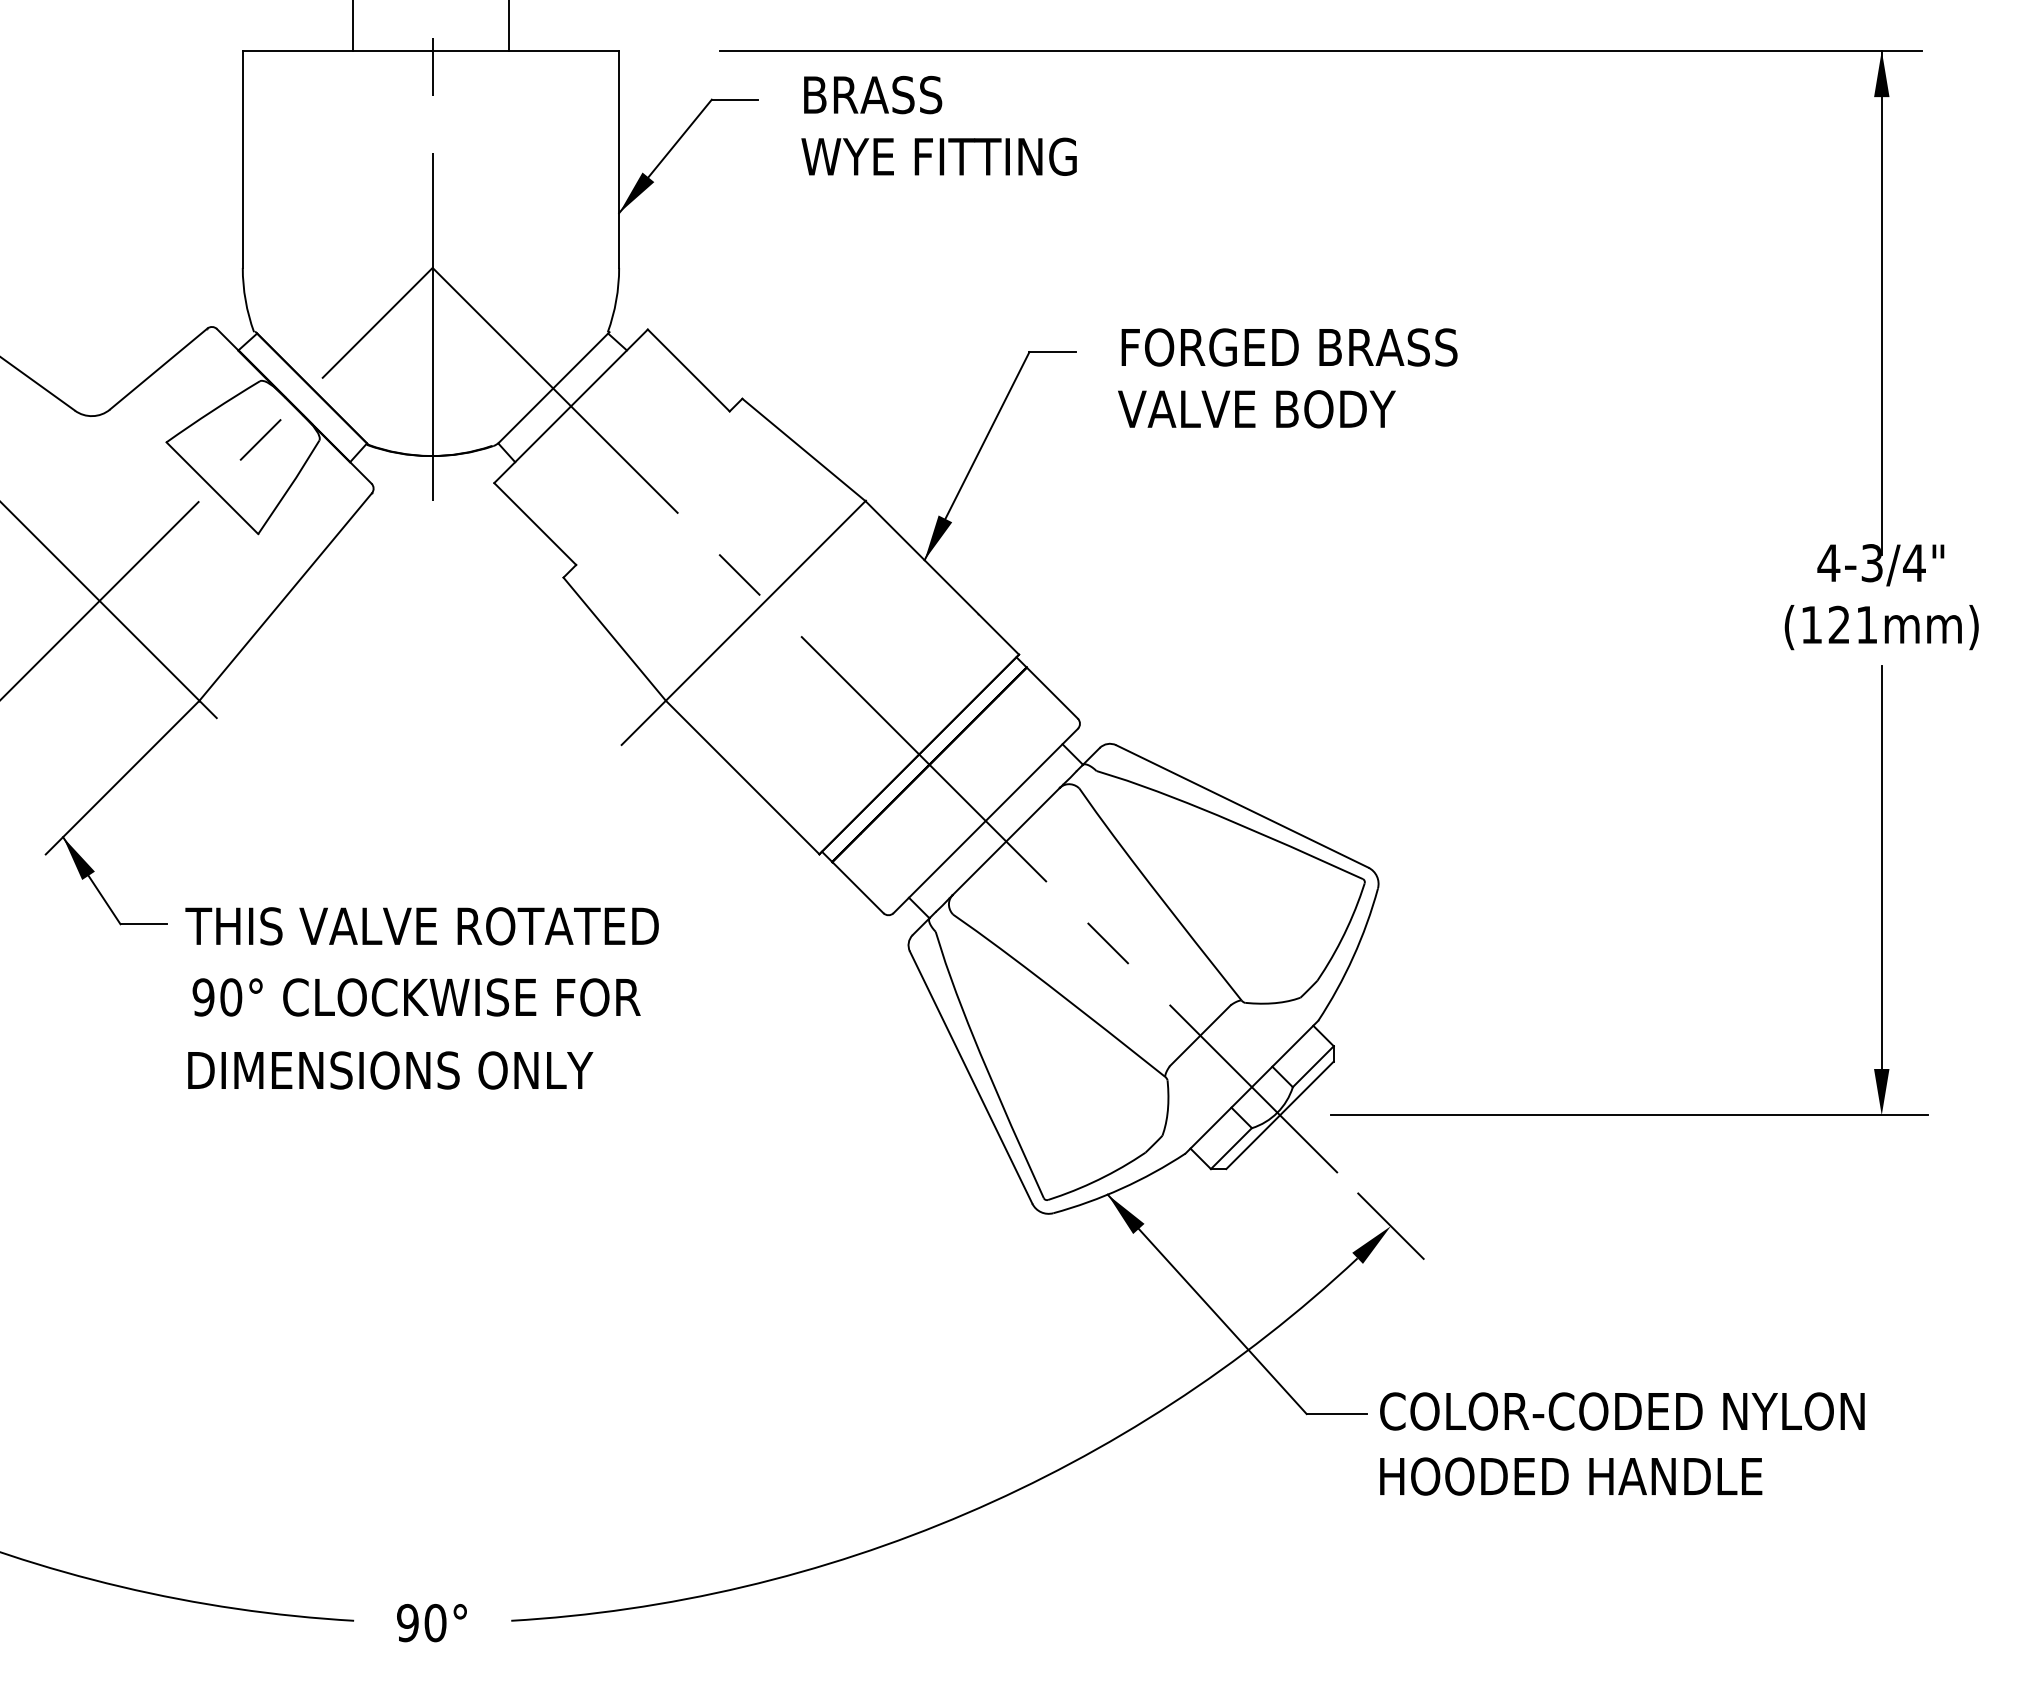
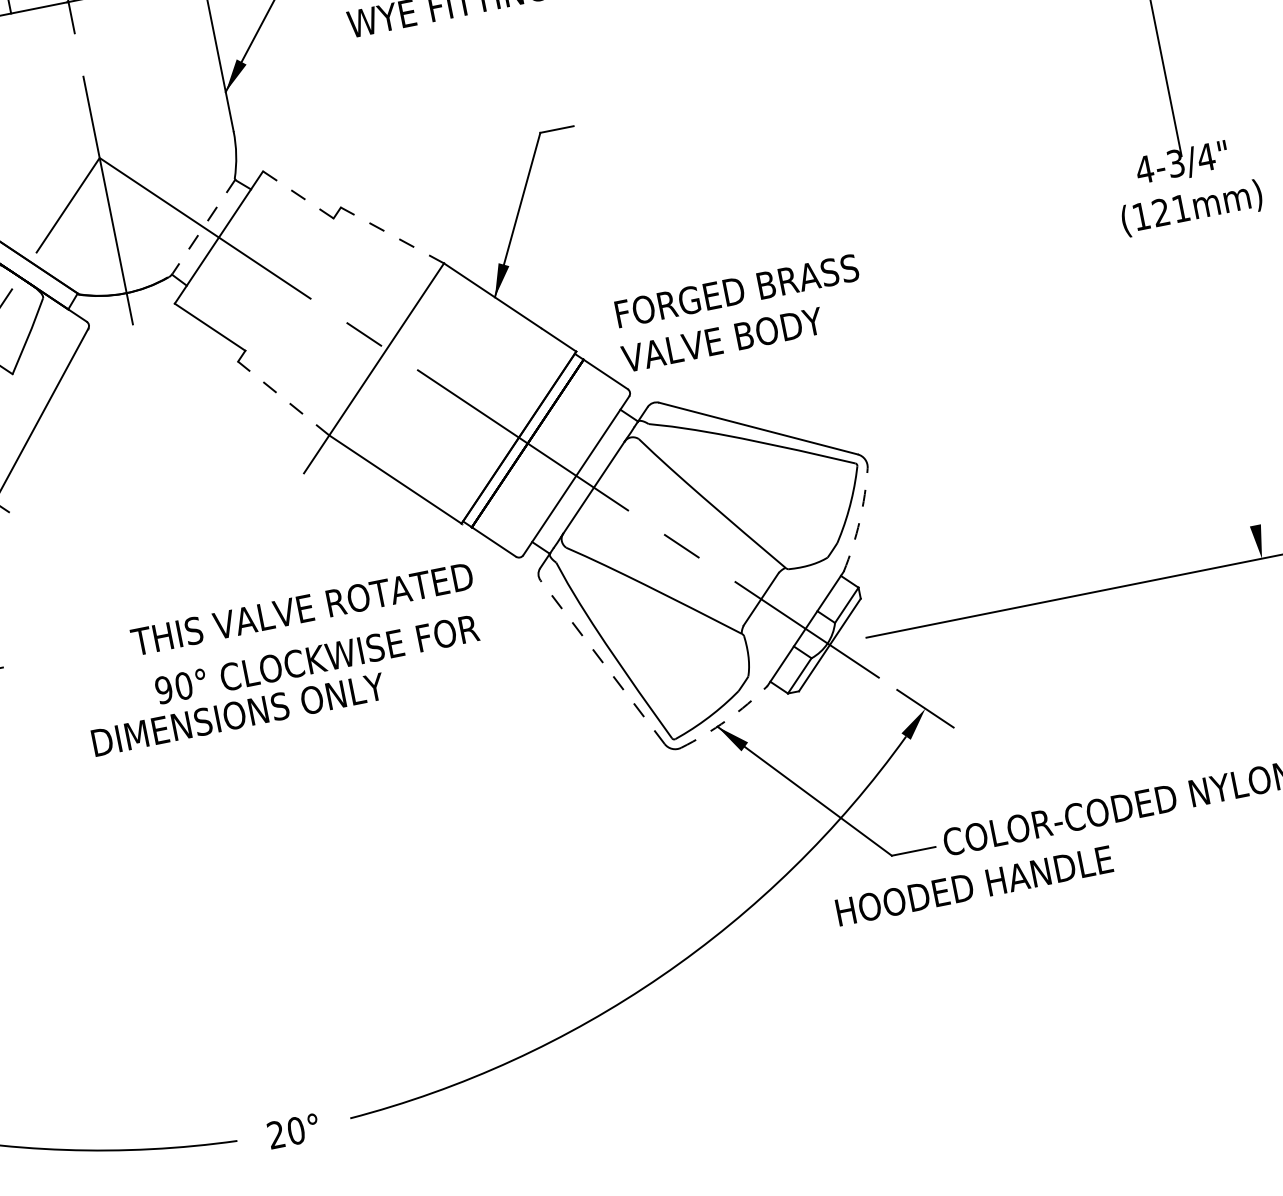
line: (688, 370) -> (298, 194), solid -> dashed
text: (1287, 378) -> (740, 313), moved
line: (554, 387) -> (204, 226), solid -> dashed
line: (803, 449) -> (392, 235), solid -> dashed
line: (614, 638) -> (283, 398), solid -> dashed
line: (1881, 878) -> (1227, 388), removed
text: (421, 926) -> (301, 609), moved
arc: (1353, 957) -> (859, 521), solid -> dashed
text: (416, 997) -> (317, 659), moved
text: (390, 1070) -> (238, 714), moved
line: (970, 1077) -> (602, 662), solid -> dashed
arc: (1121, 1188) -> (726, 720), solid -> dashed
text: (1571, 1476) -> (974, 885), moved
text: (407, 1623) -> (276, 1135), 90° -> 20°

